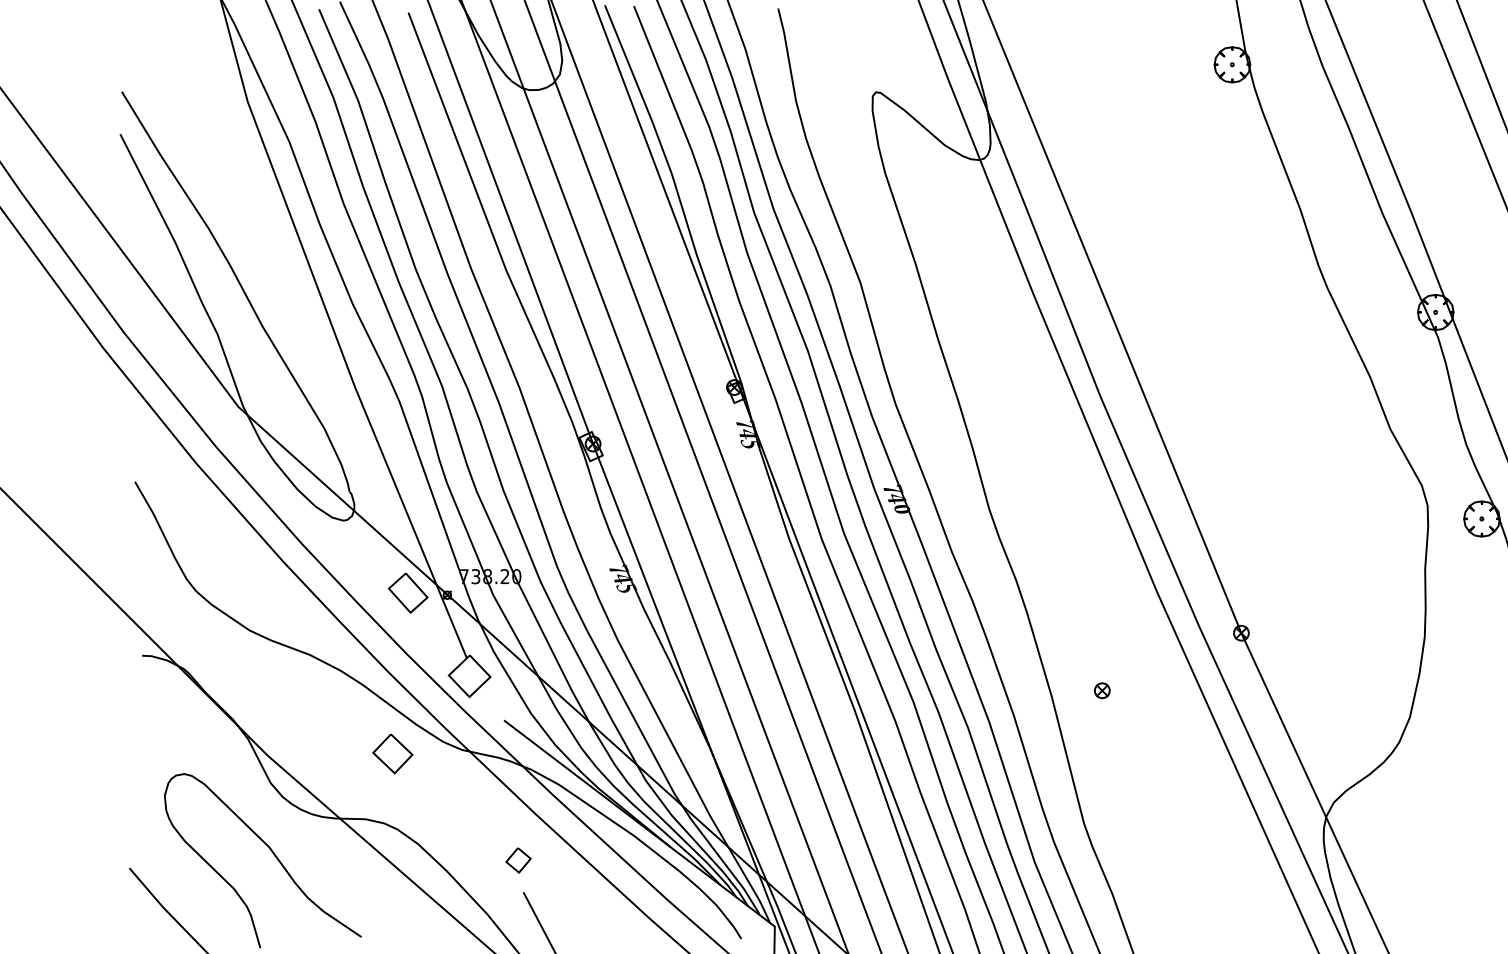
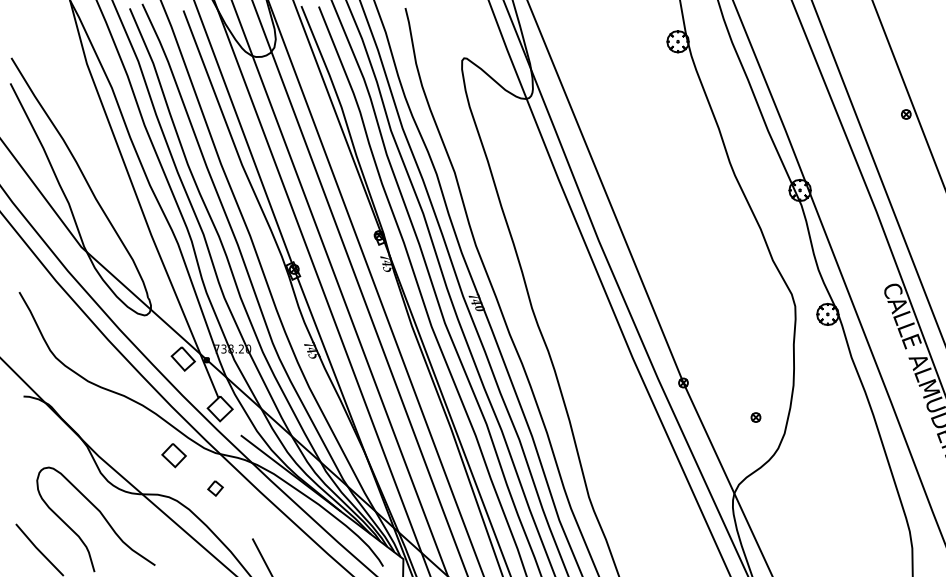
part: (1101, 690) -> (755, 417), moved
part: (518, 860) -> (215, 488), moved

